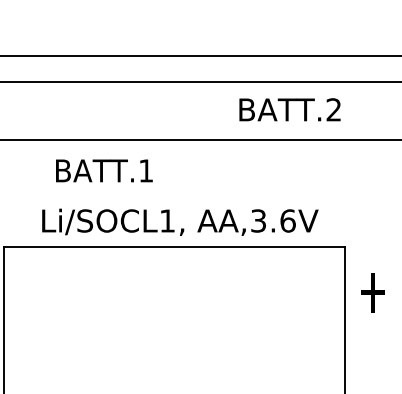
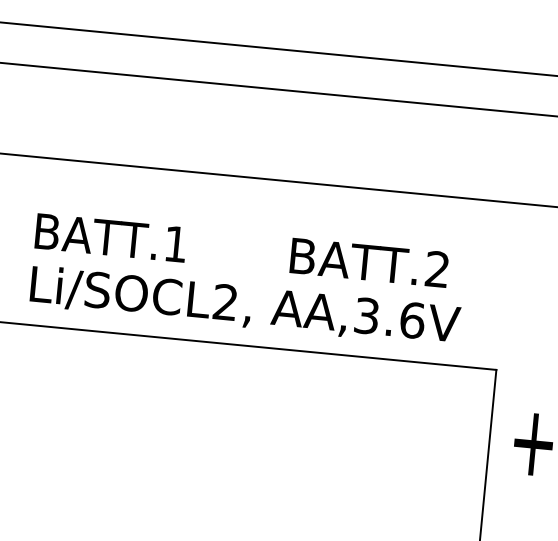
text: (289, 109) -> (368, 262), moved
text: (104, 170) -> (111, 237), moved
text: (167, 220) -> (225, 301), Li/SOCL1, -> Li/SOCL2,

